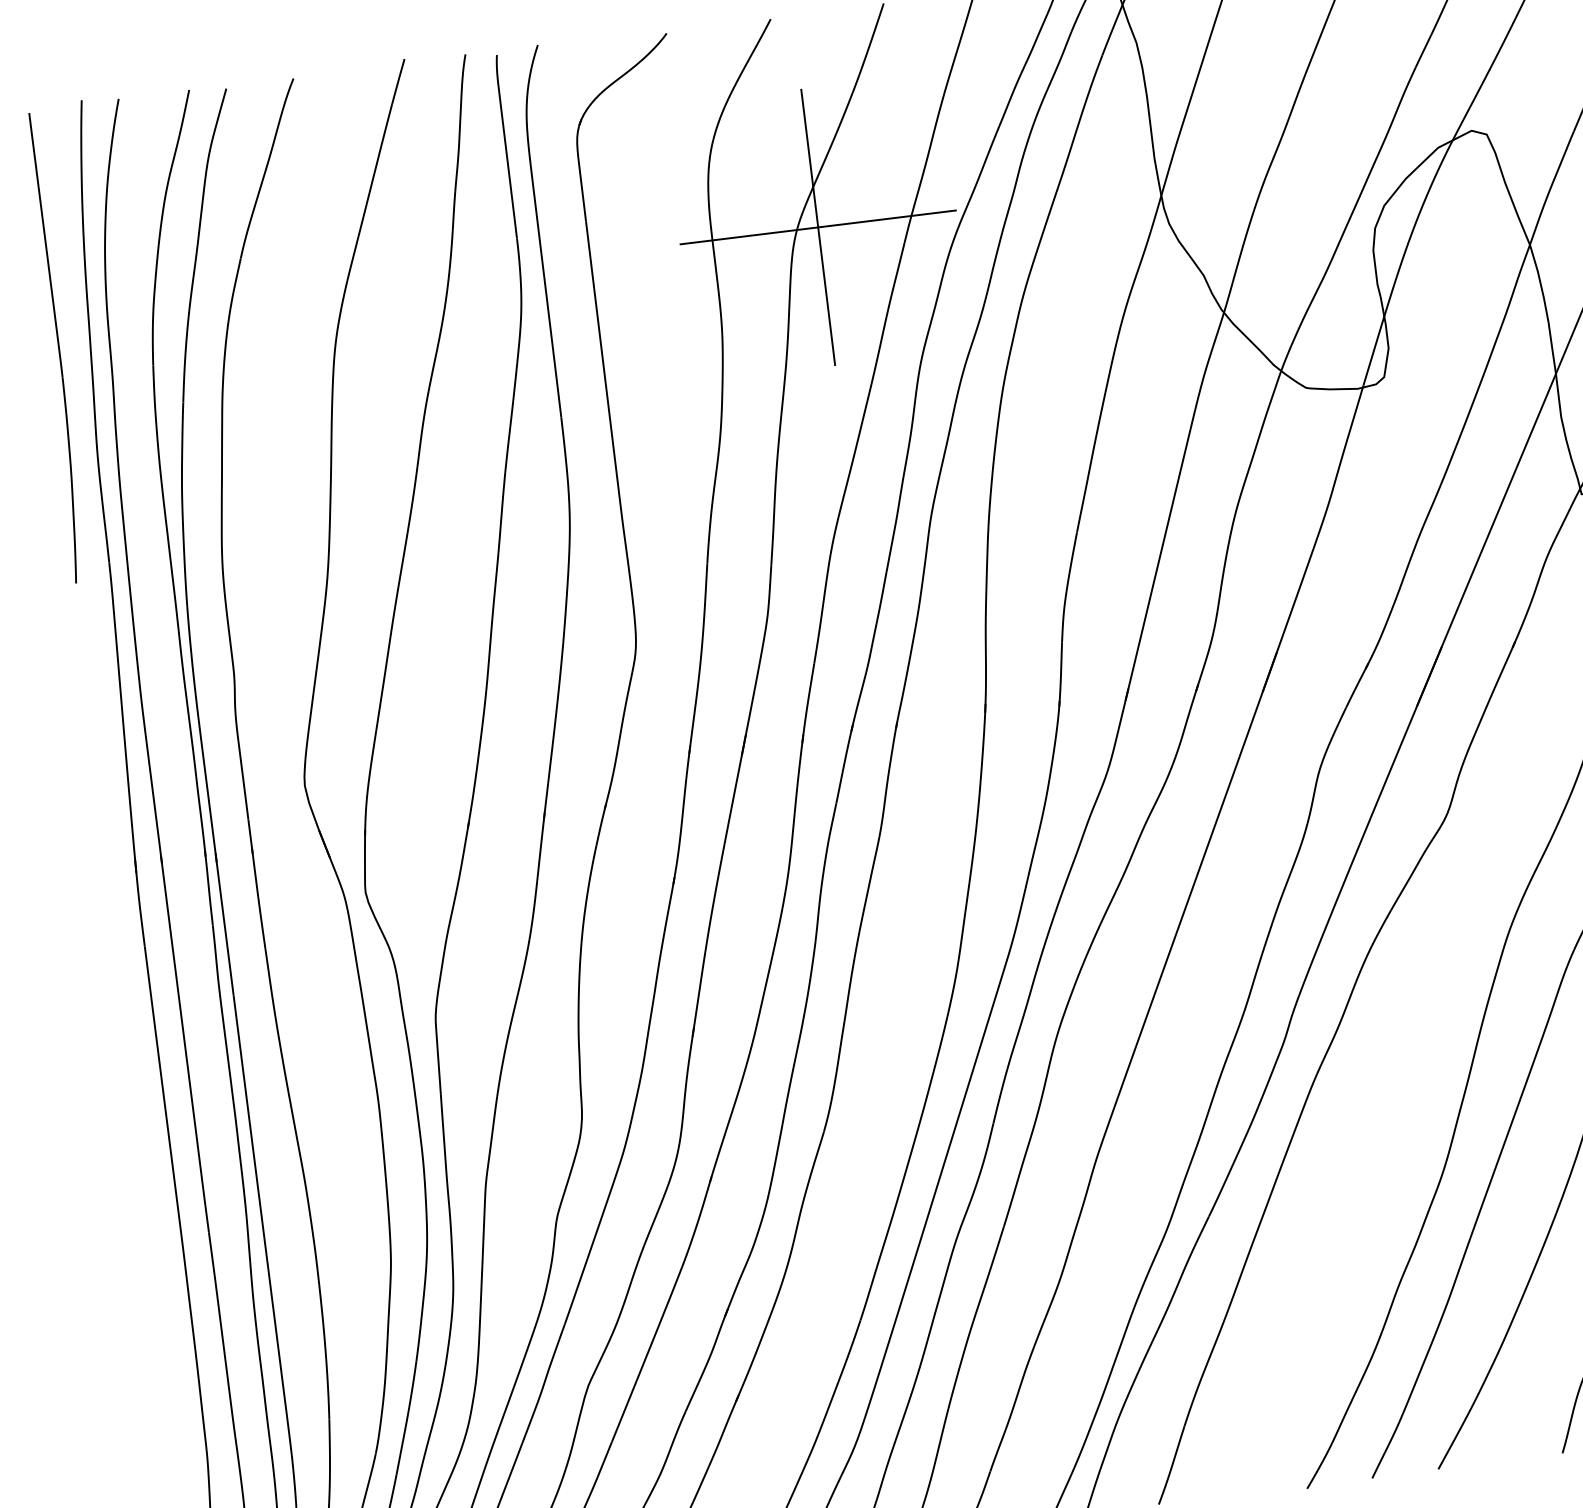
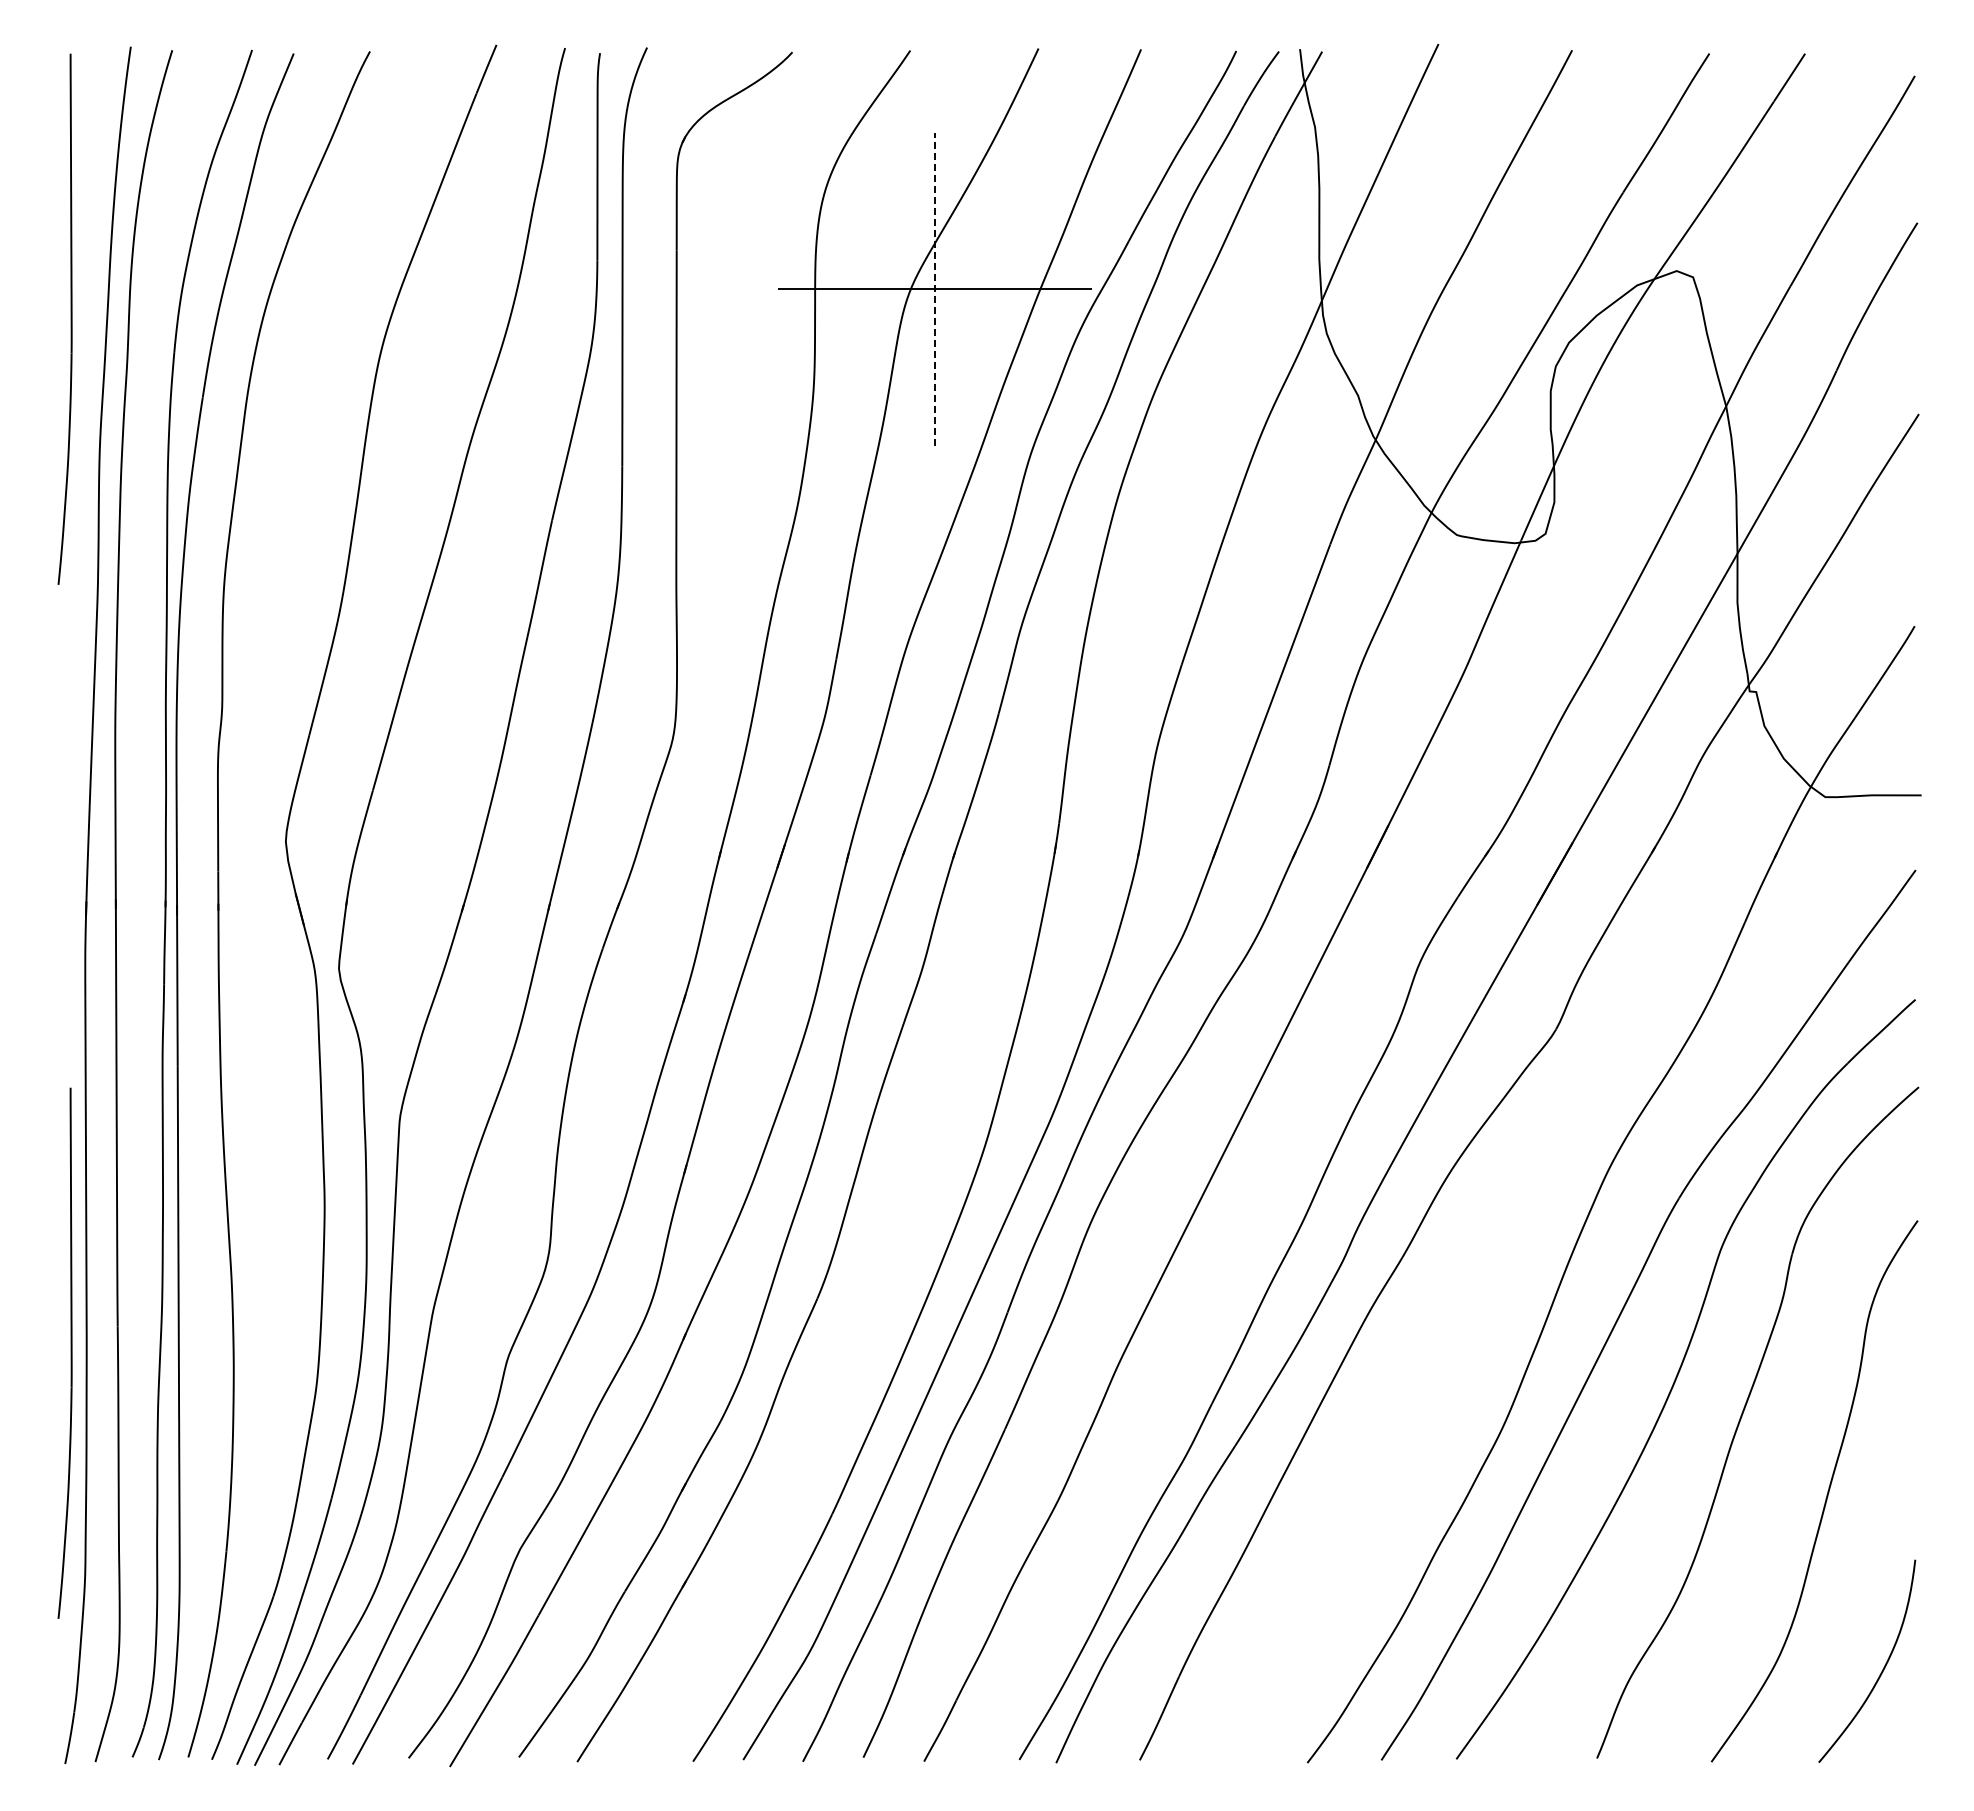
line: (817, 227) -> (934, 289), solid -> dashed
part: (164, 1260) -> (64, 1352), added

